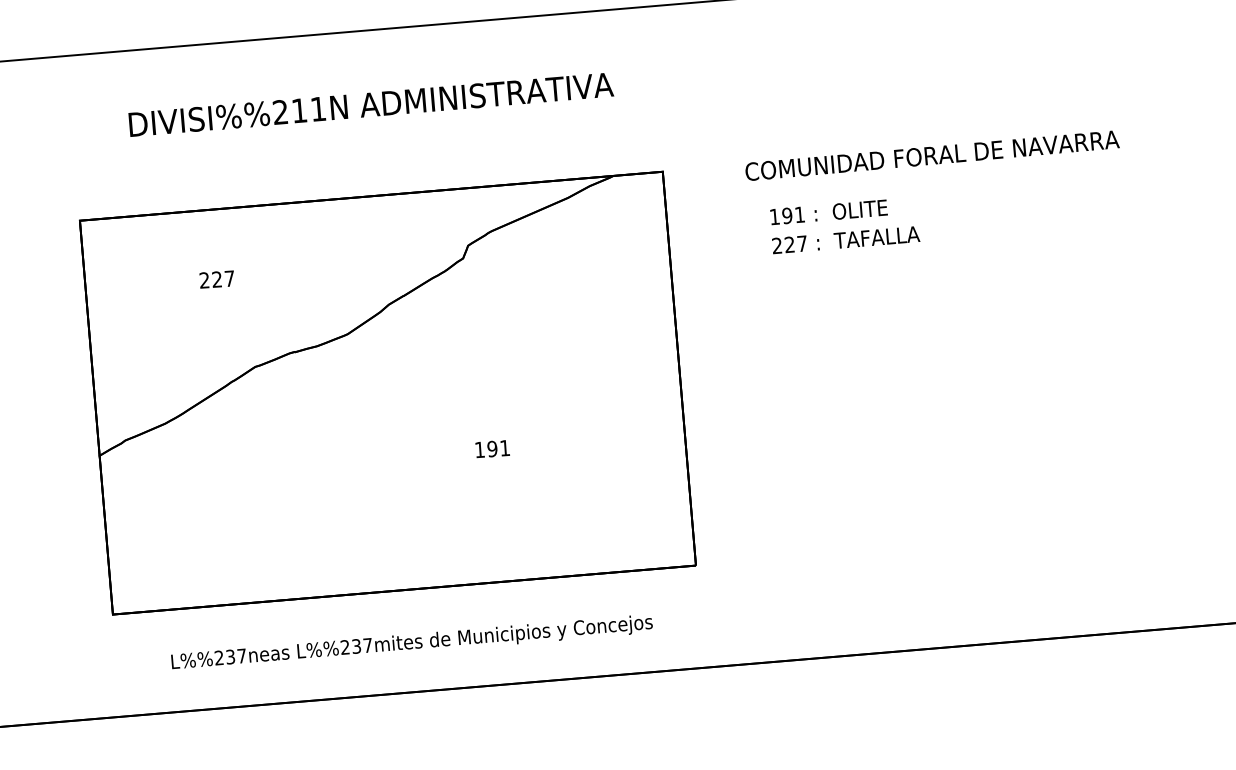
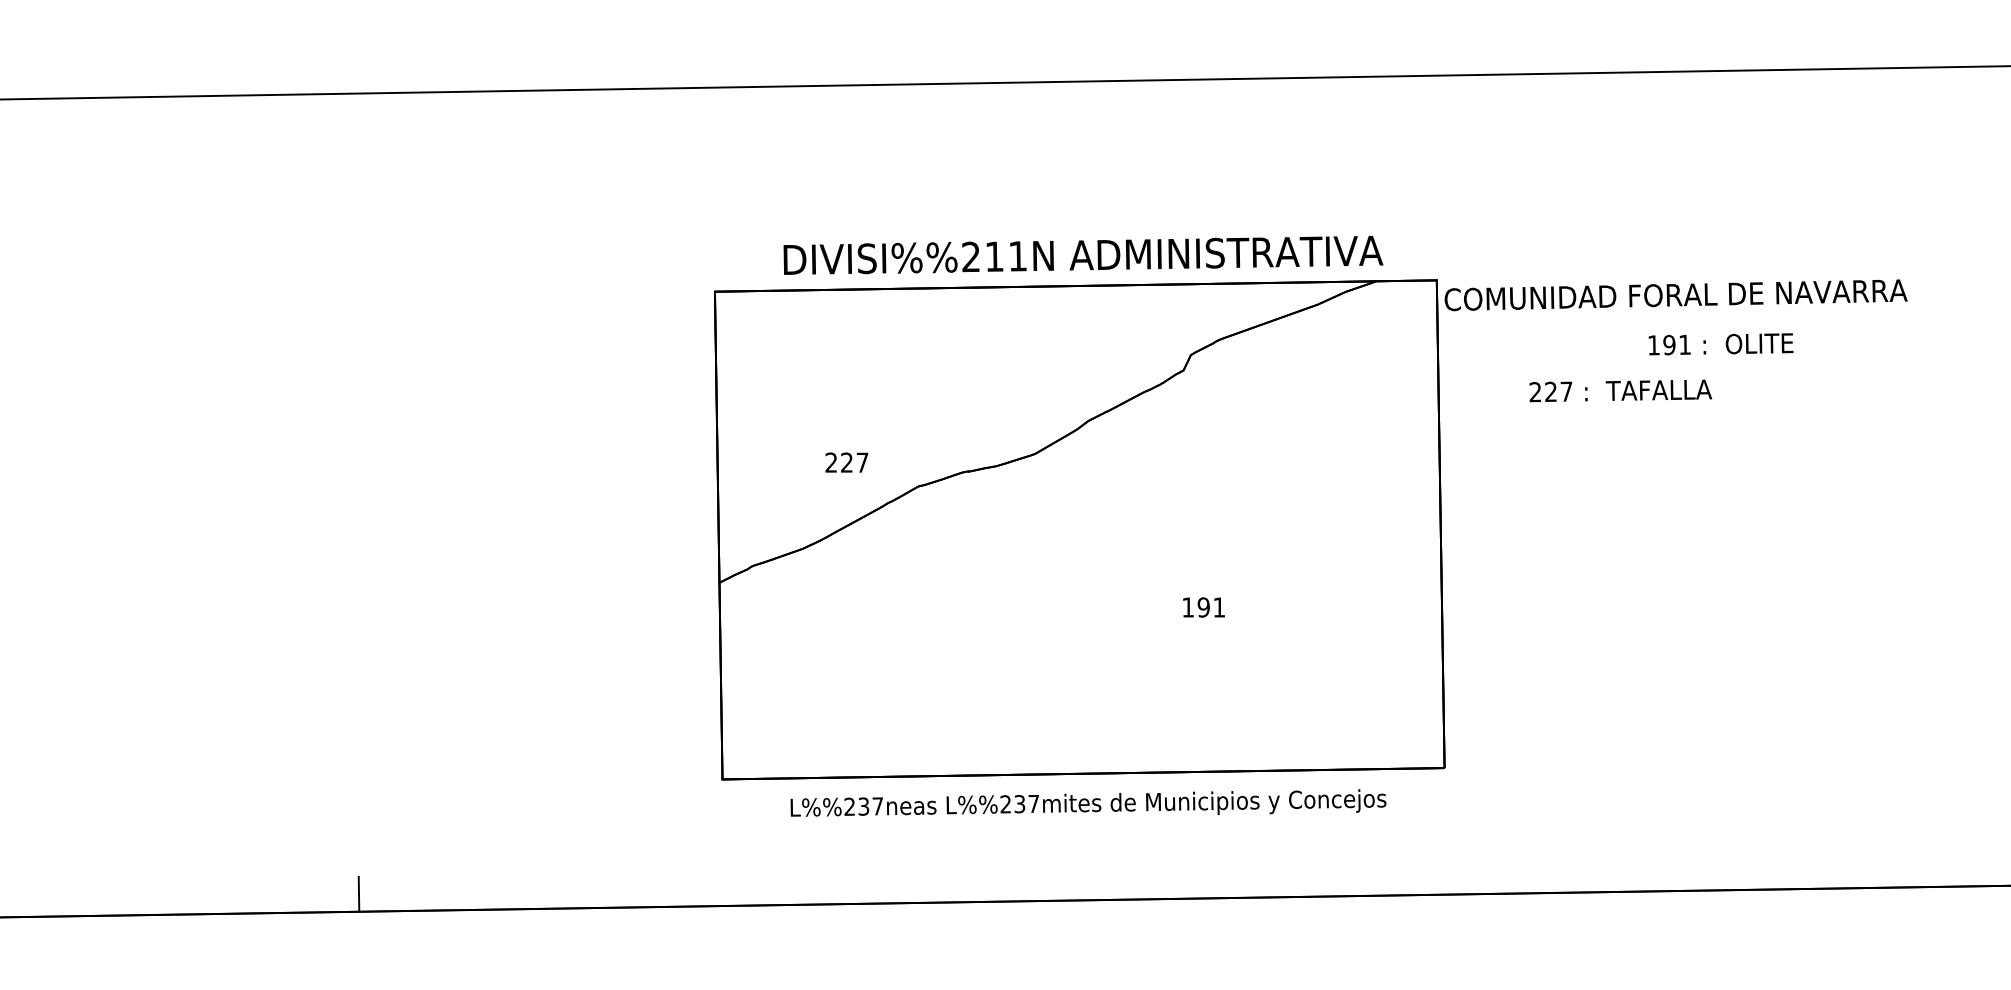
text: (371, 104) -> (1083, 254), moved
text: (931, 155) -> (1675, 295), moved
text: (828, 212) -> (1720, 344), moved
text: (845, 239) -> (1620, 390), moved
text: (216, 279) -> (846, 462), moved
text: (411, 641) -> (1088, 802), moved

